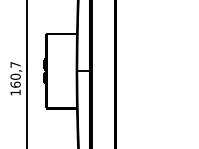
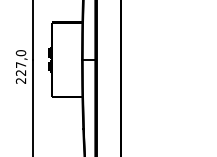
text: (15, 78) -> (20, 66), 160,7 -> 227,0

